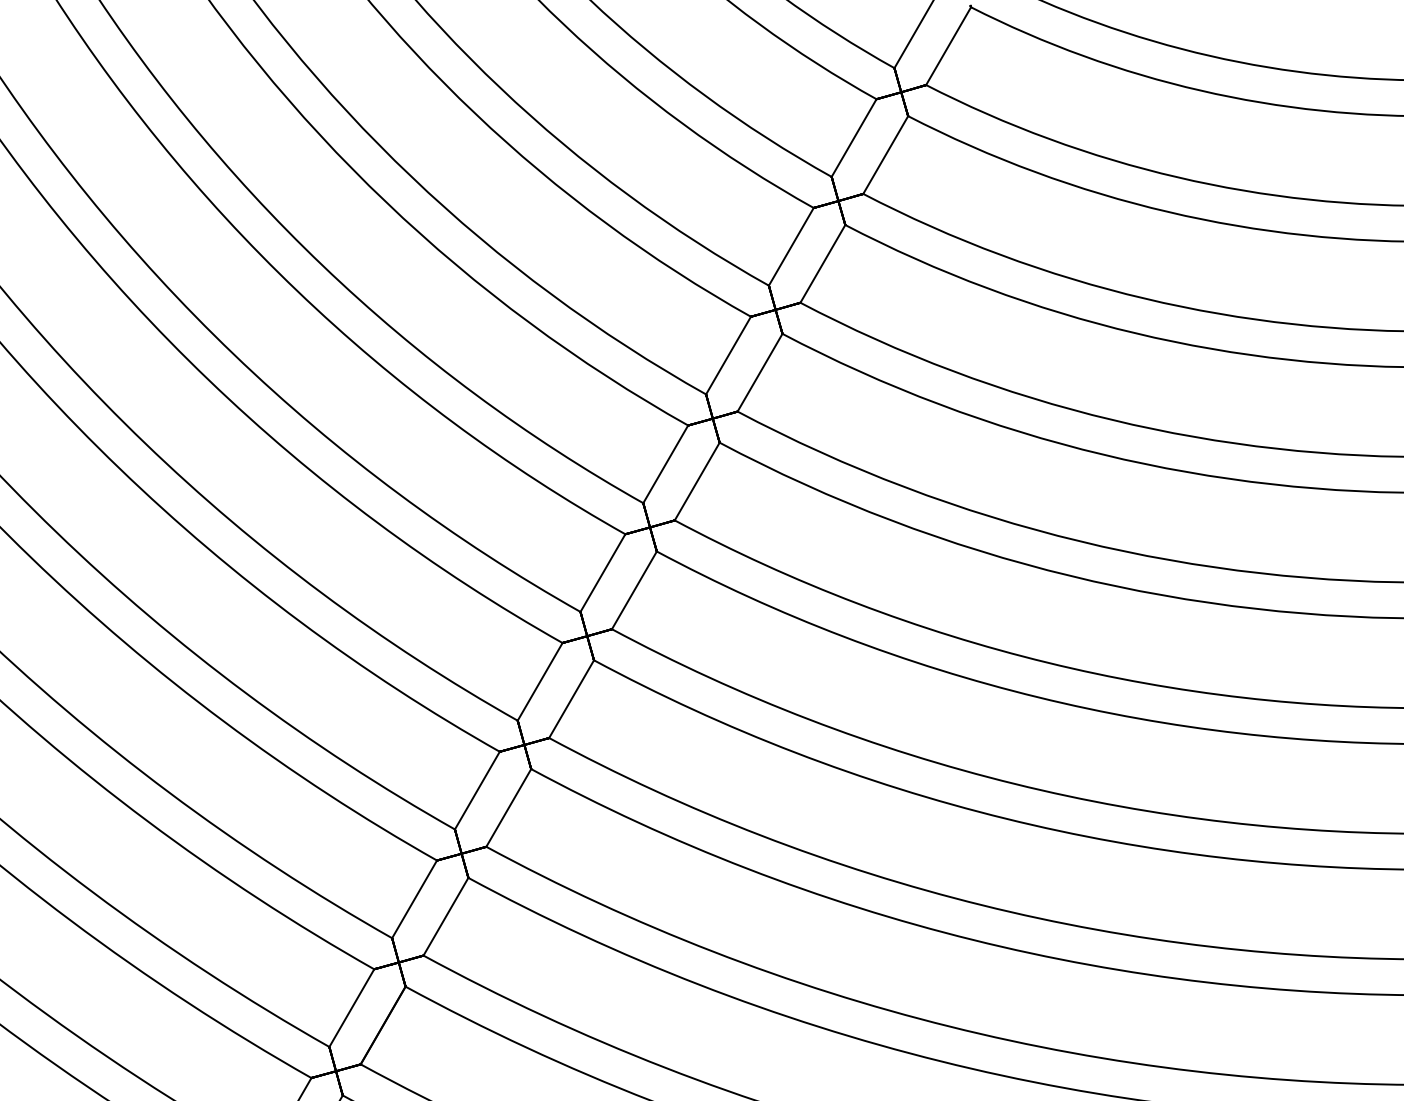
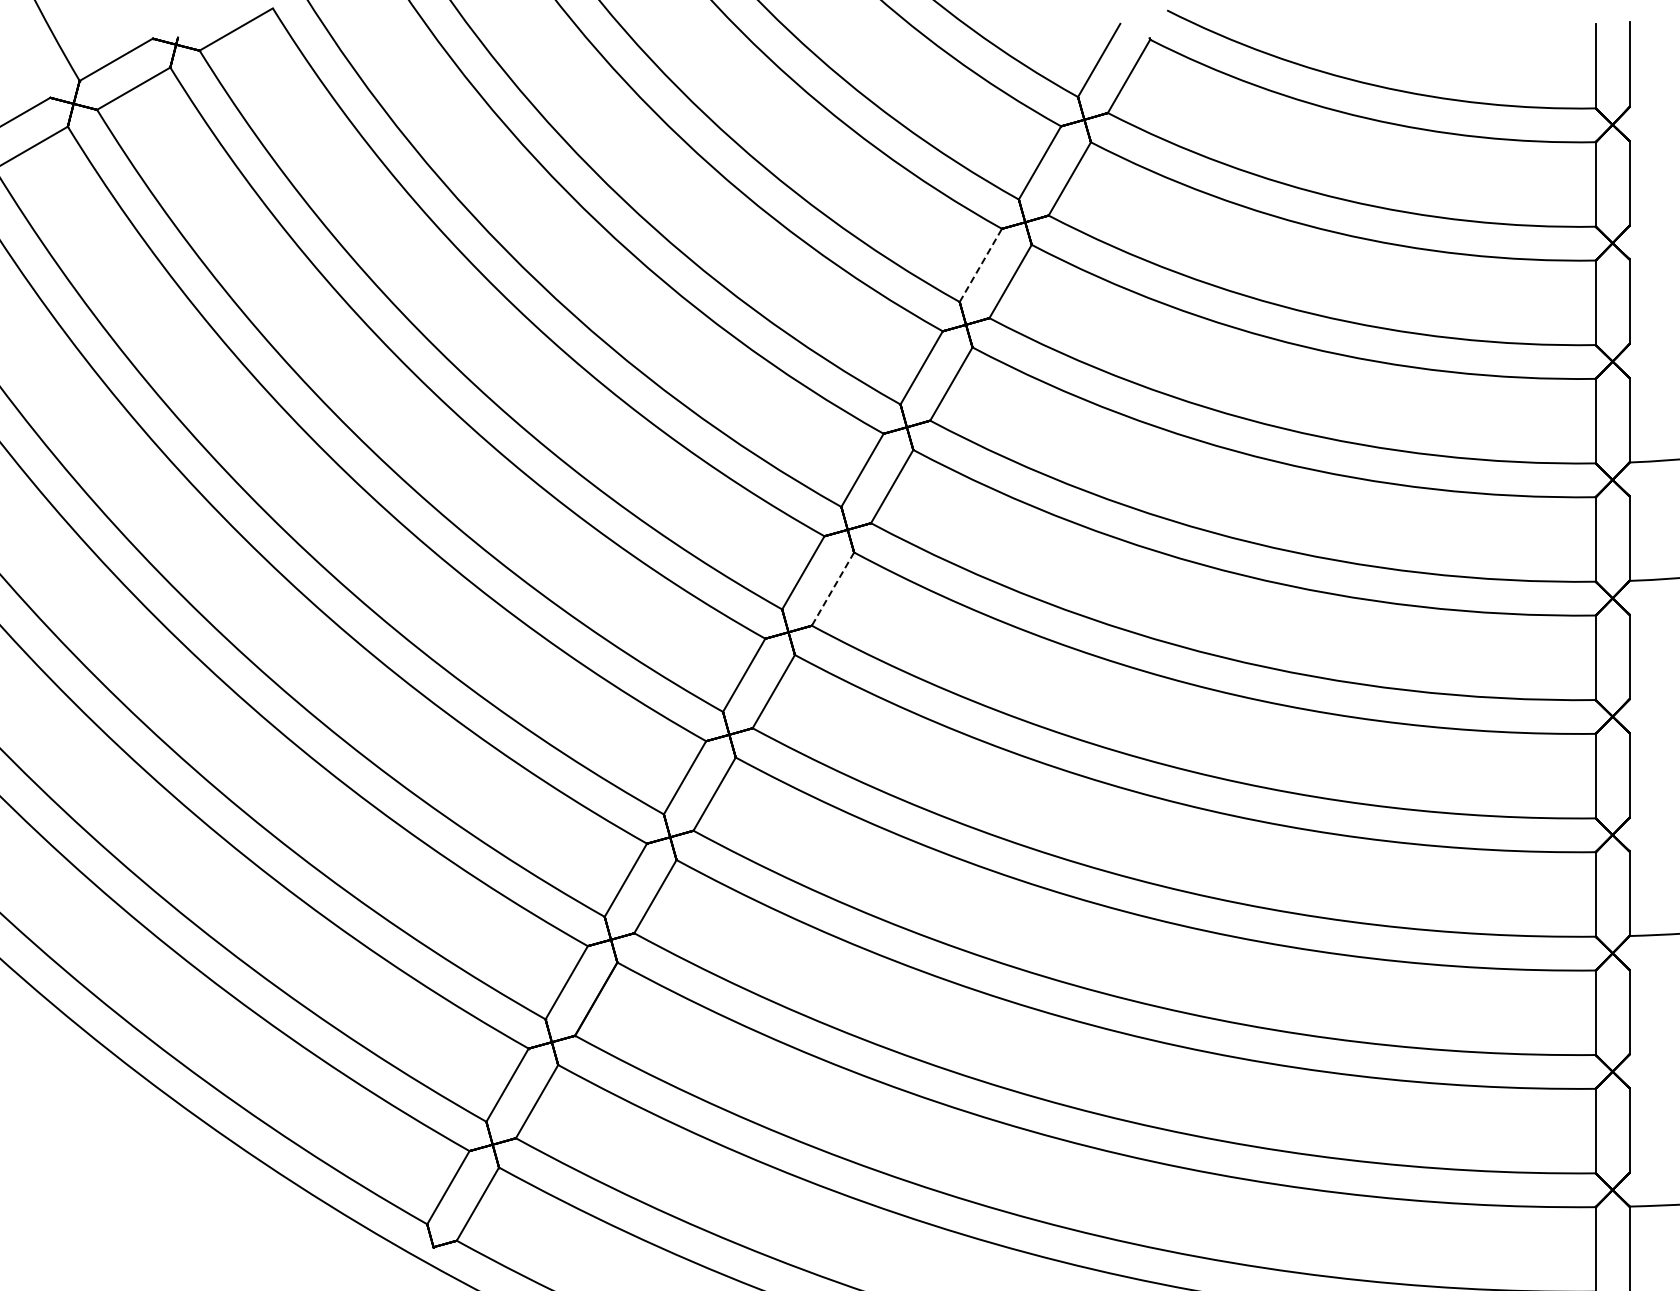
line: (792, 245) -> (981, 264), solid -> dashed
line: (633, 590) -> (832, 589), solid -> dashed

